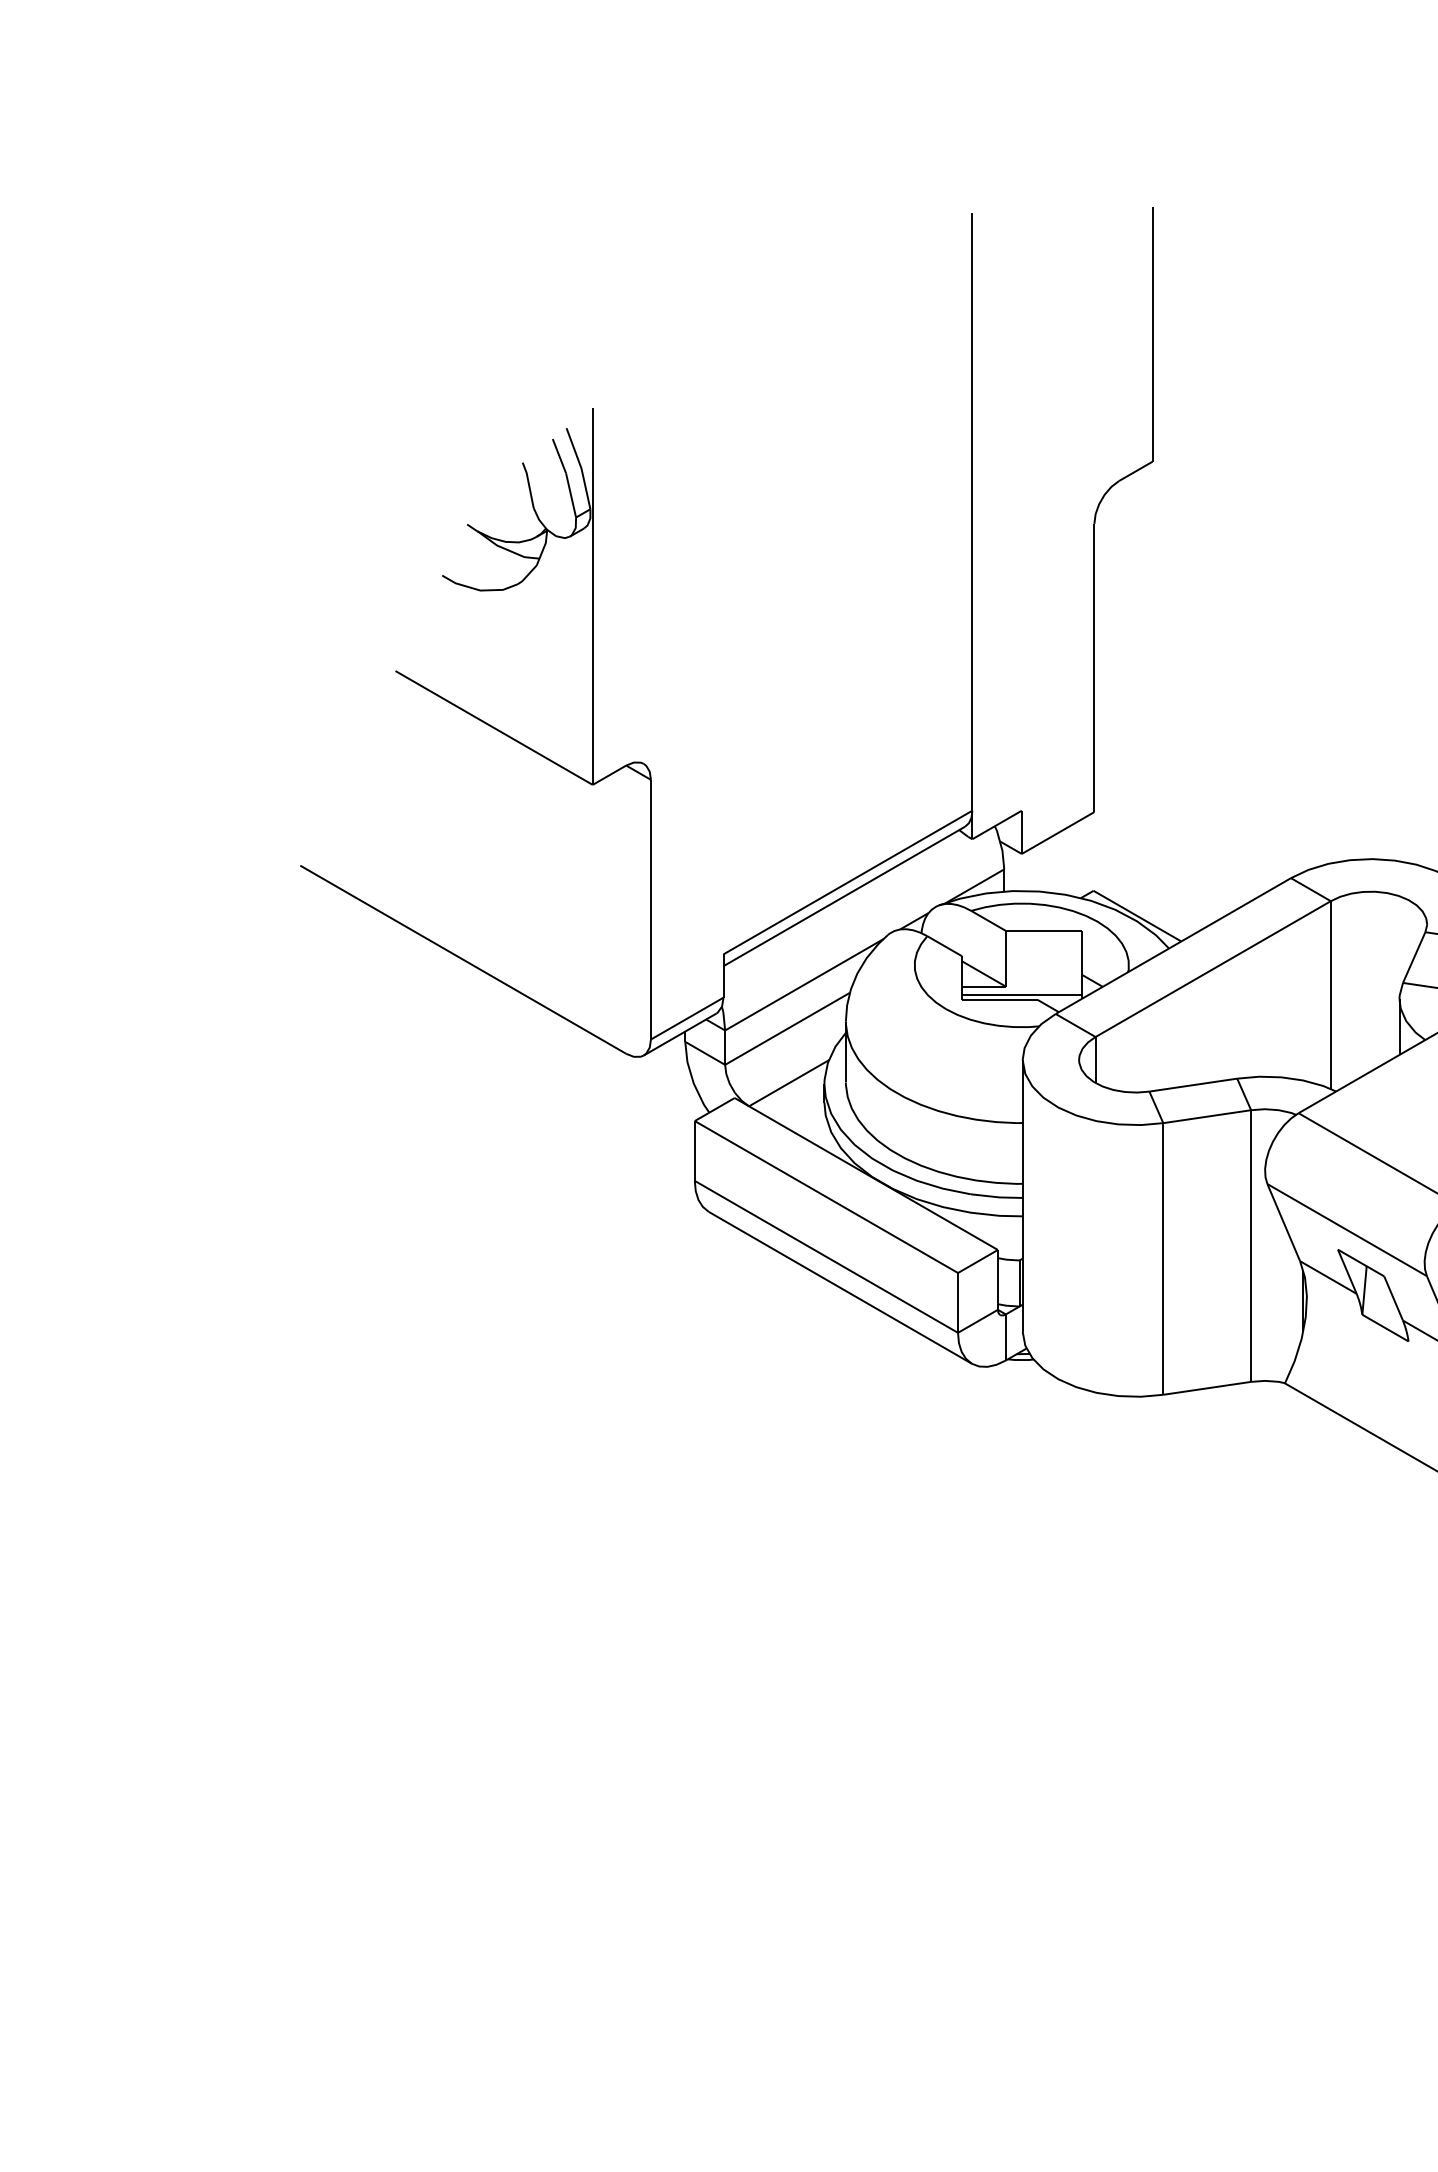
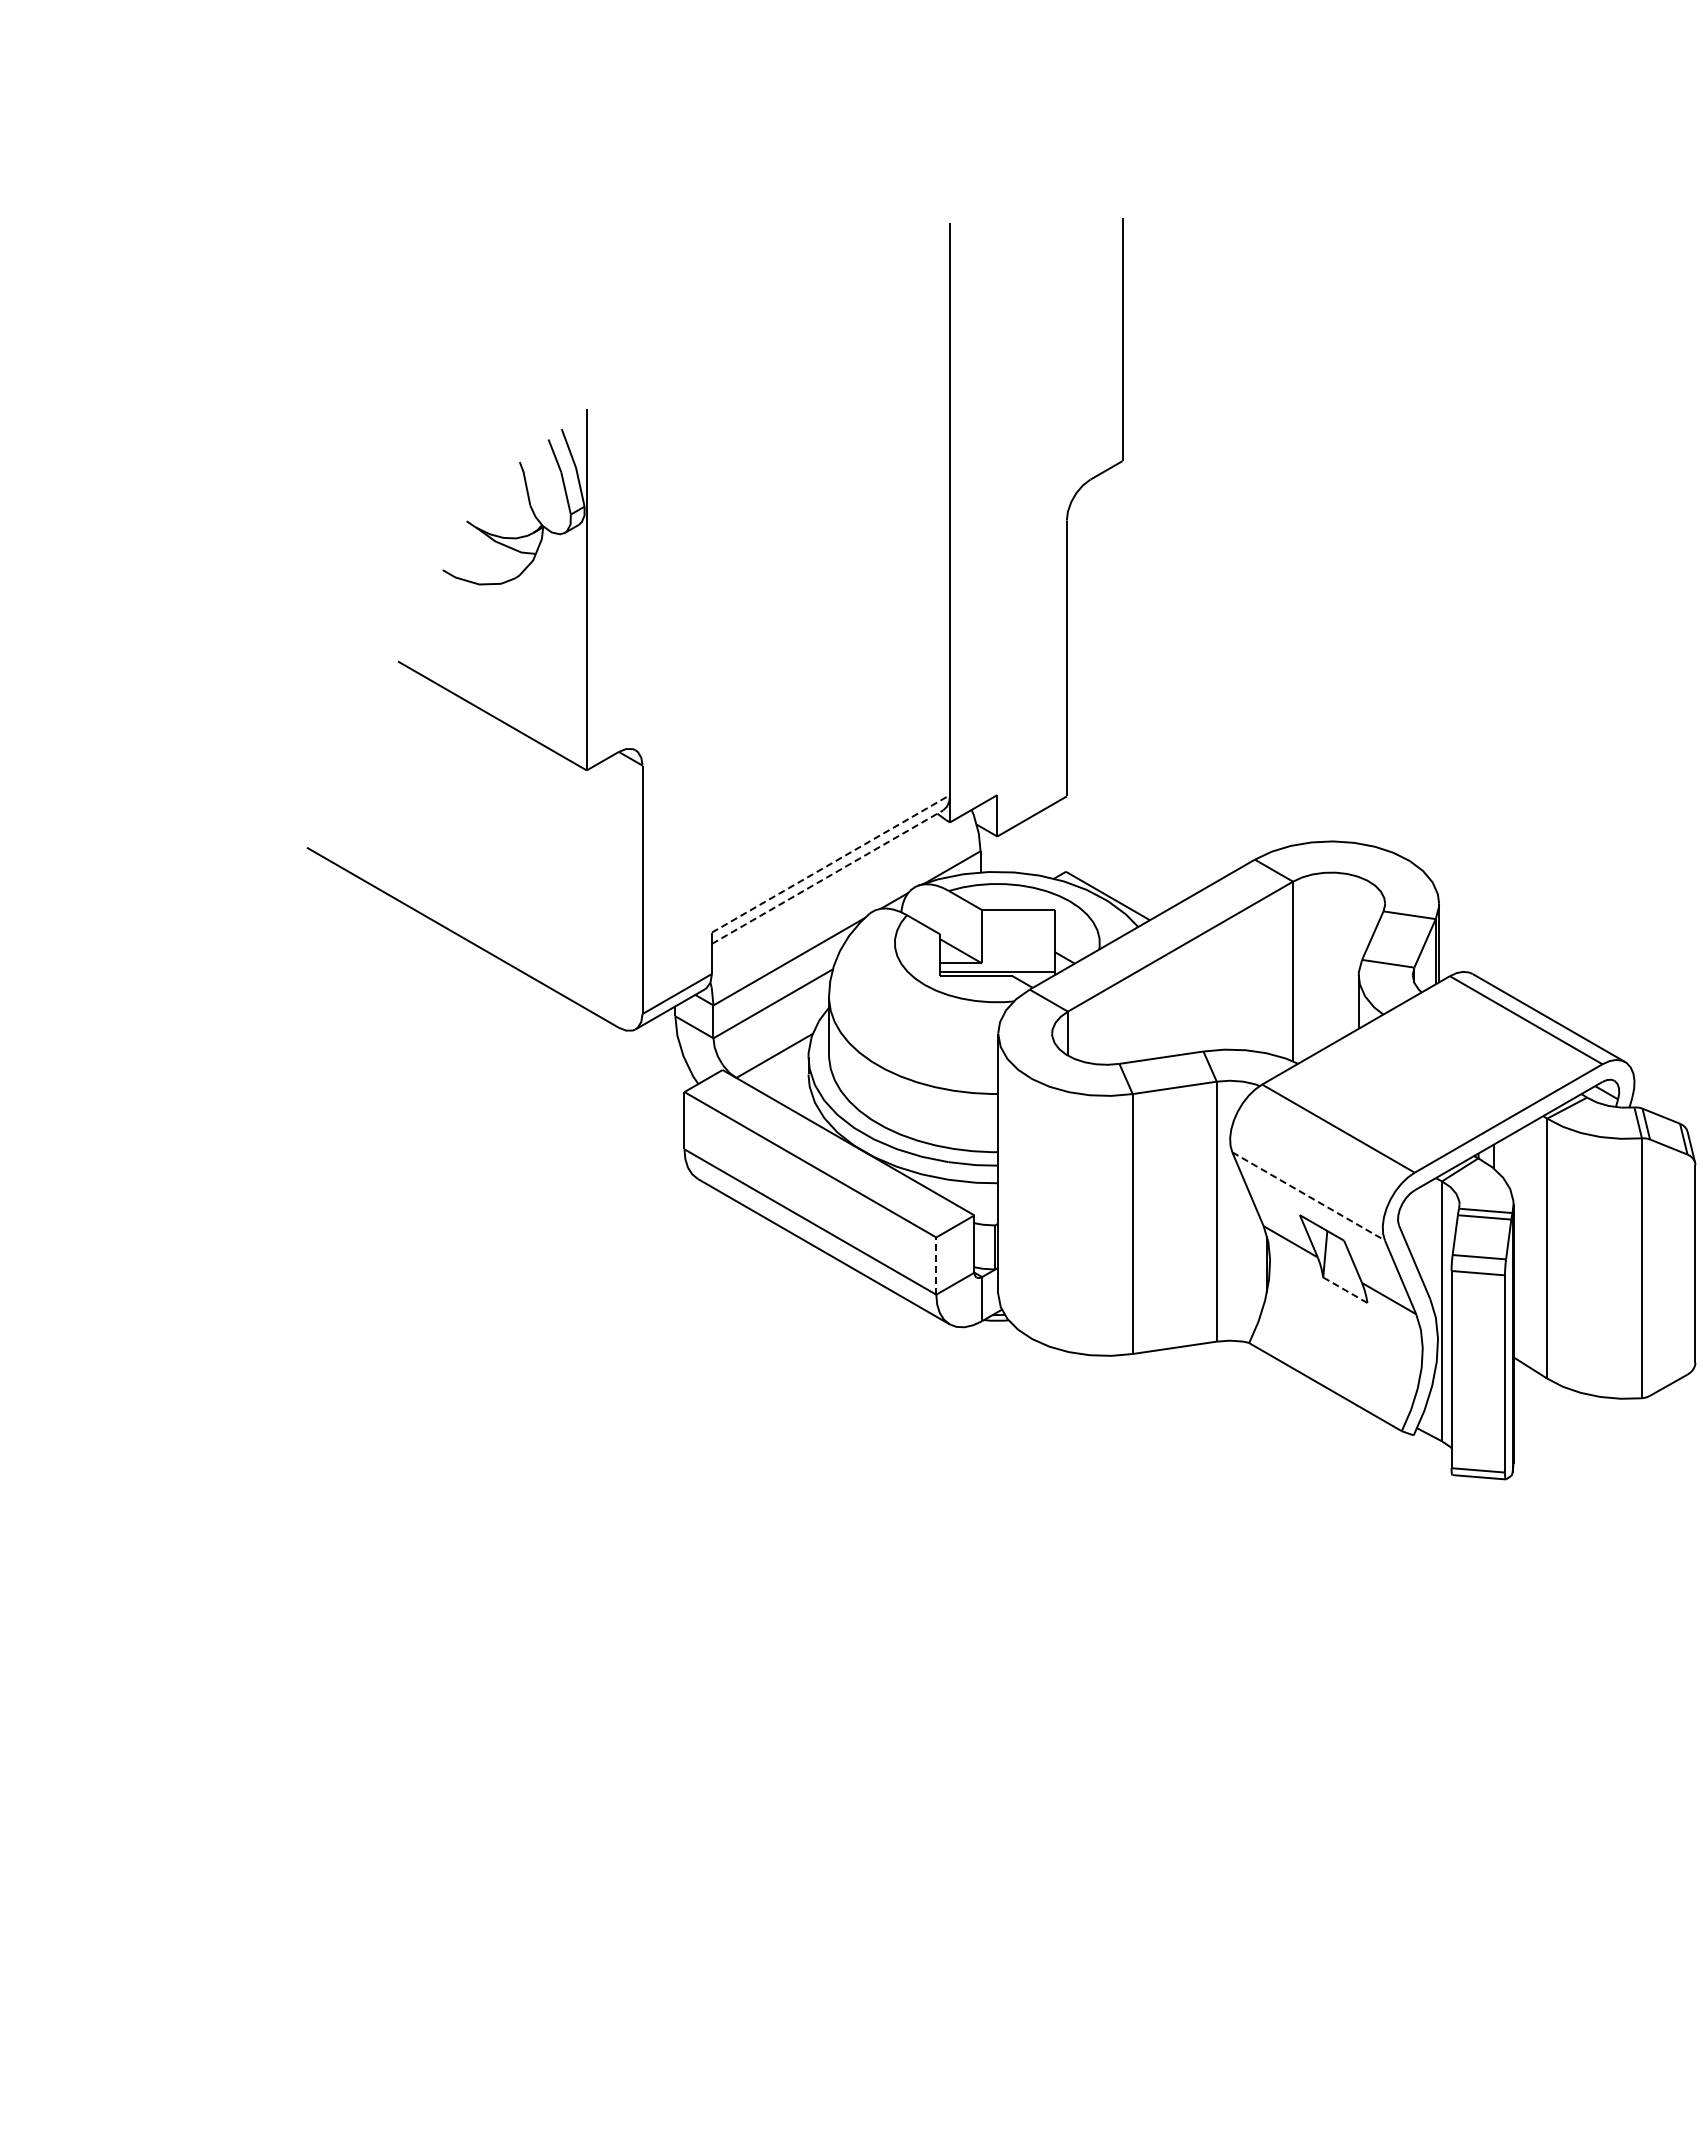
line: (848, 882) -> (831, 863), solid -> dashed
line: (844, 895) -> (827, 876), solid -> dashed
line: (1348, 1230) -> (1309, 1196), solid -> dashed
line: (958, 1303) -> (936, 1266), solid -> dashed
line: (1385, 1328) -> (1345, 1290), solid -> dashed

